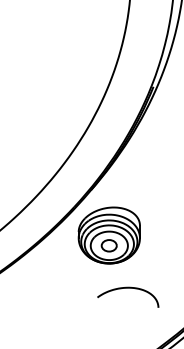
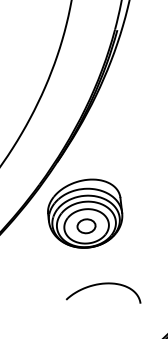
curve: (128, 288) -> (102, 284), moved

